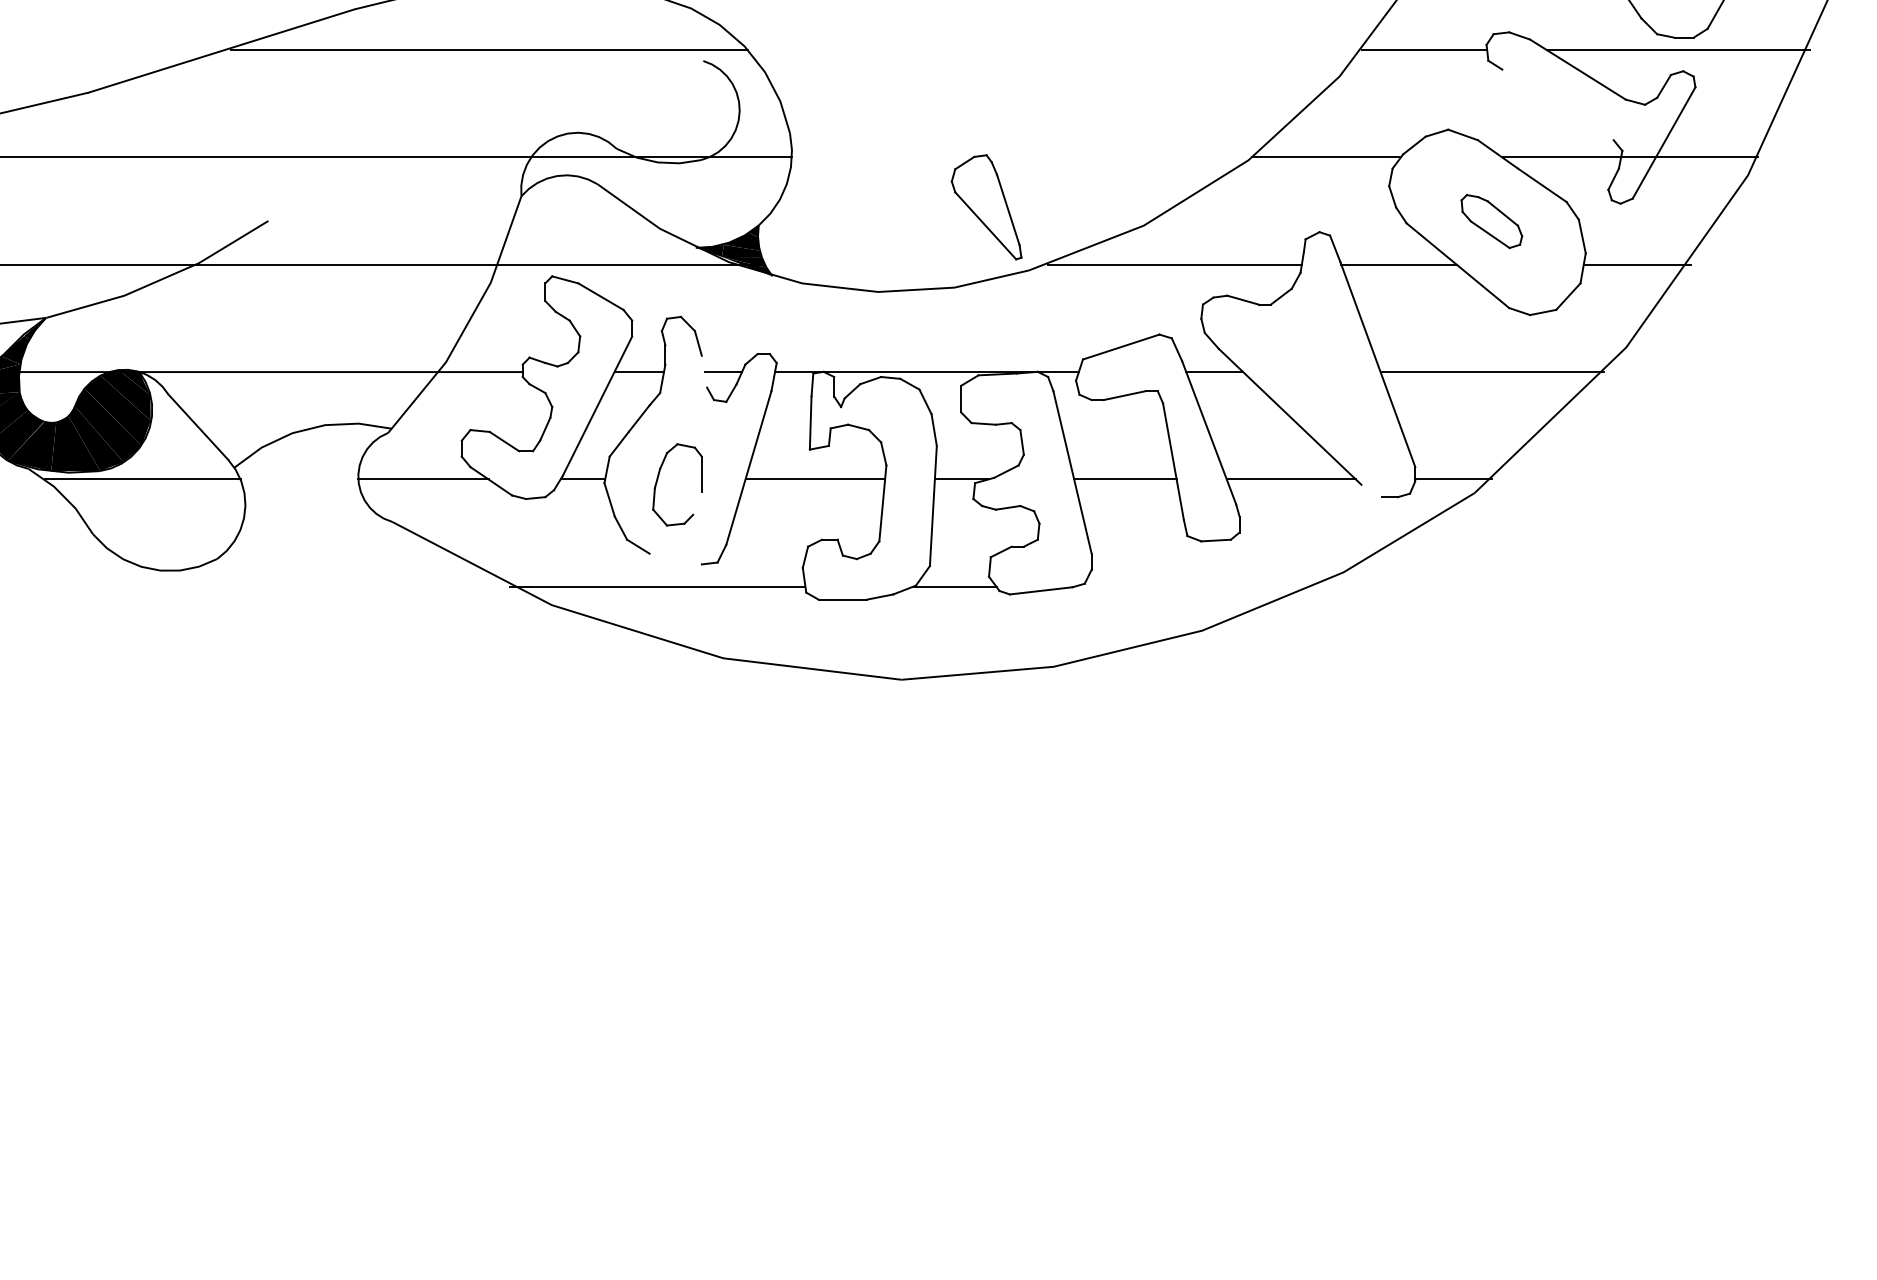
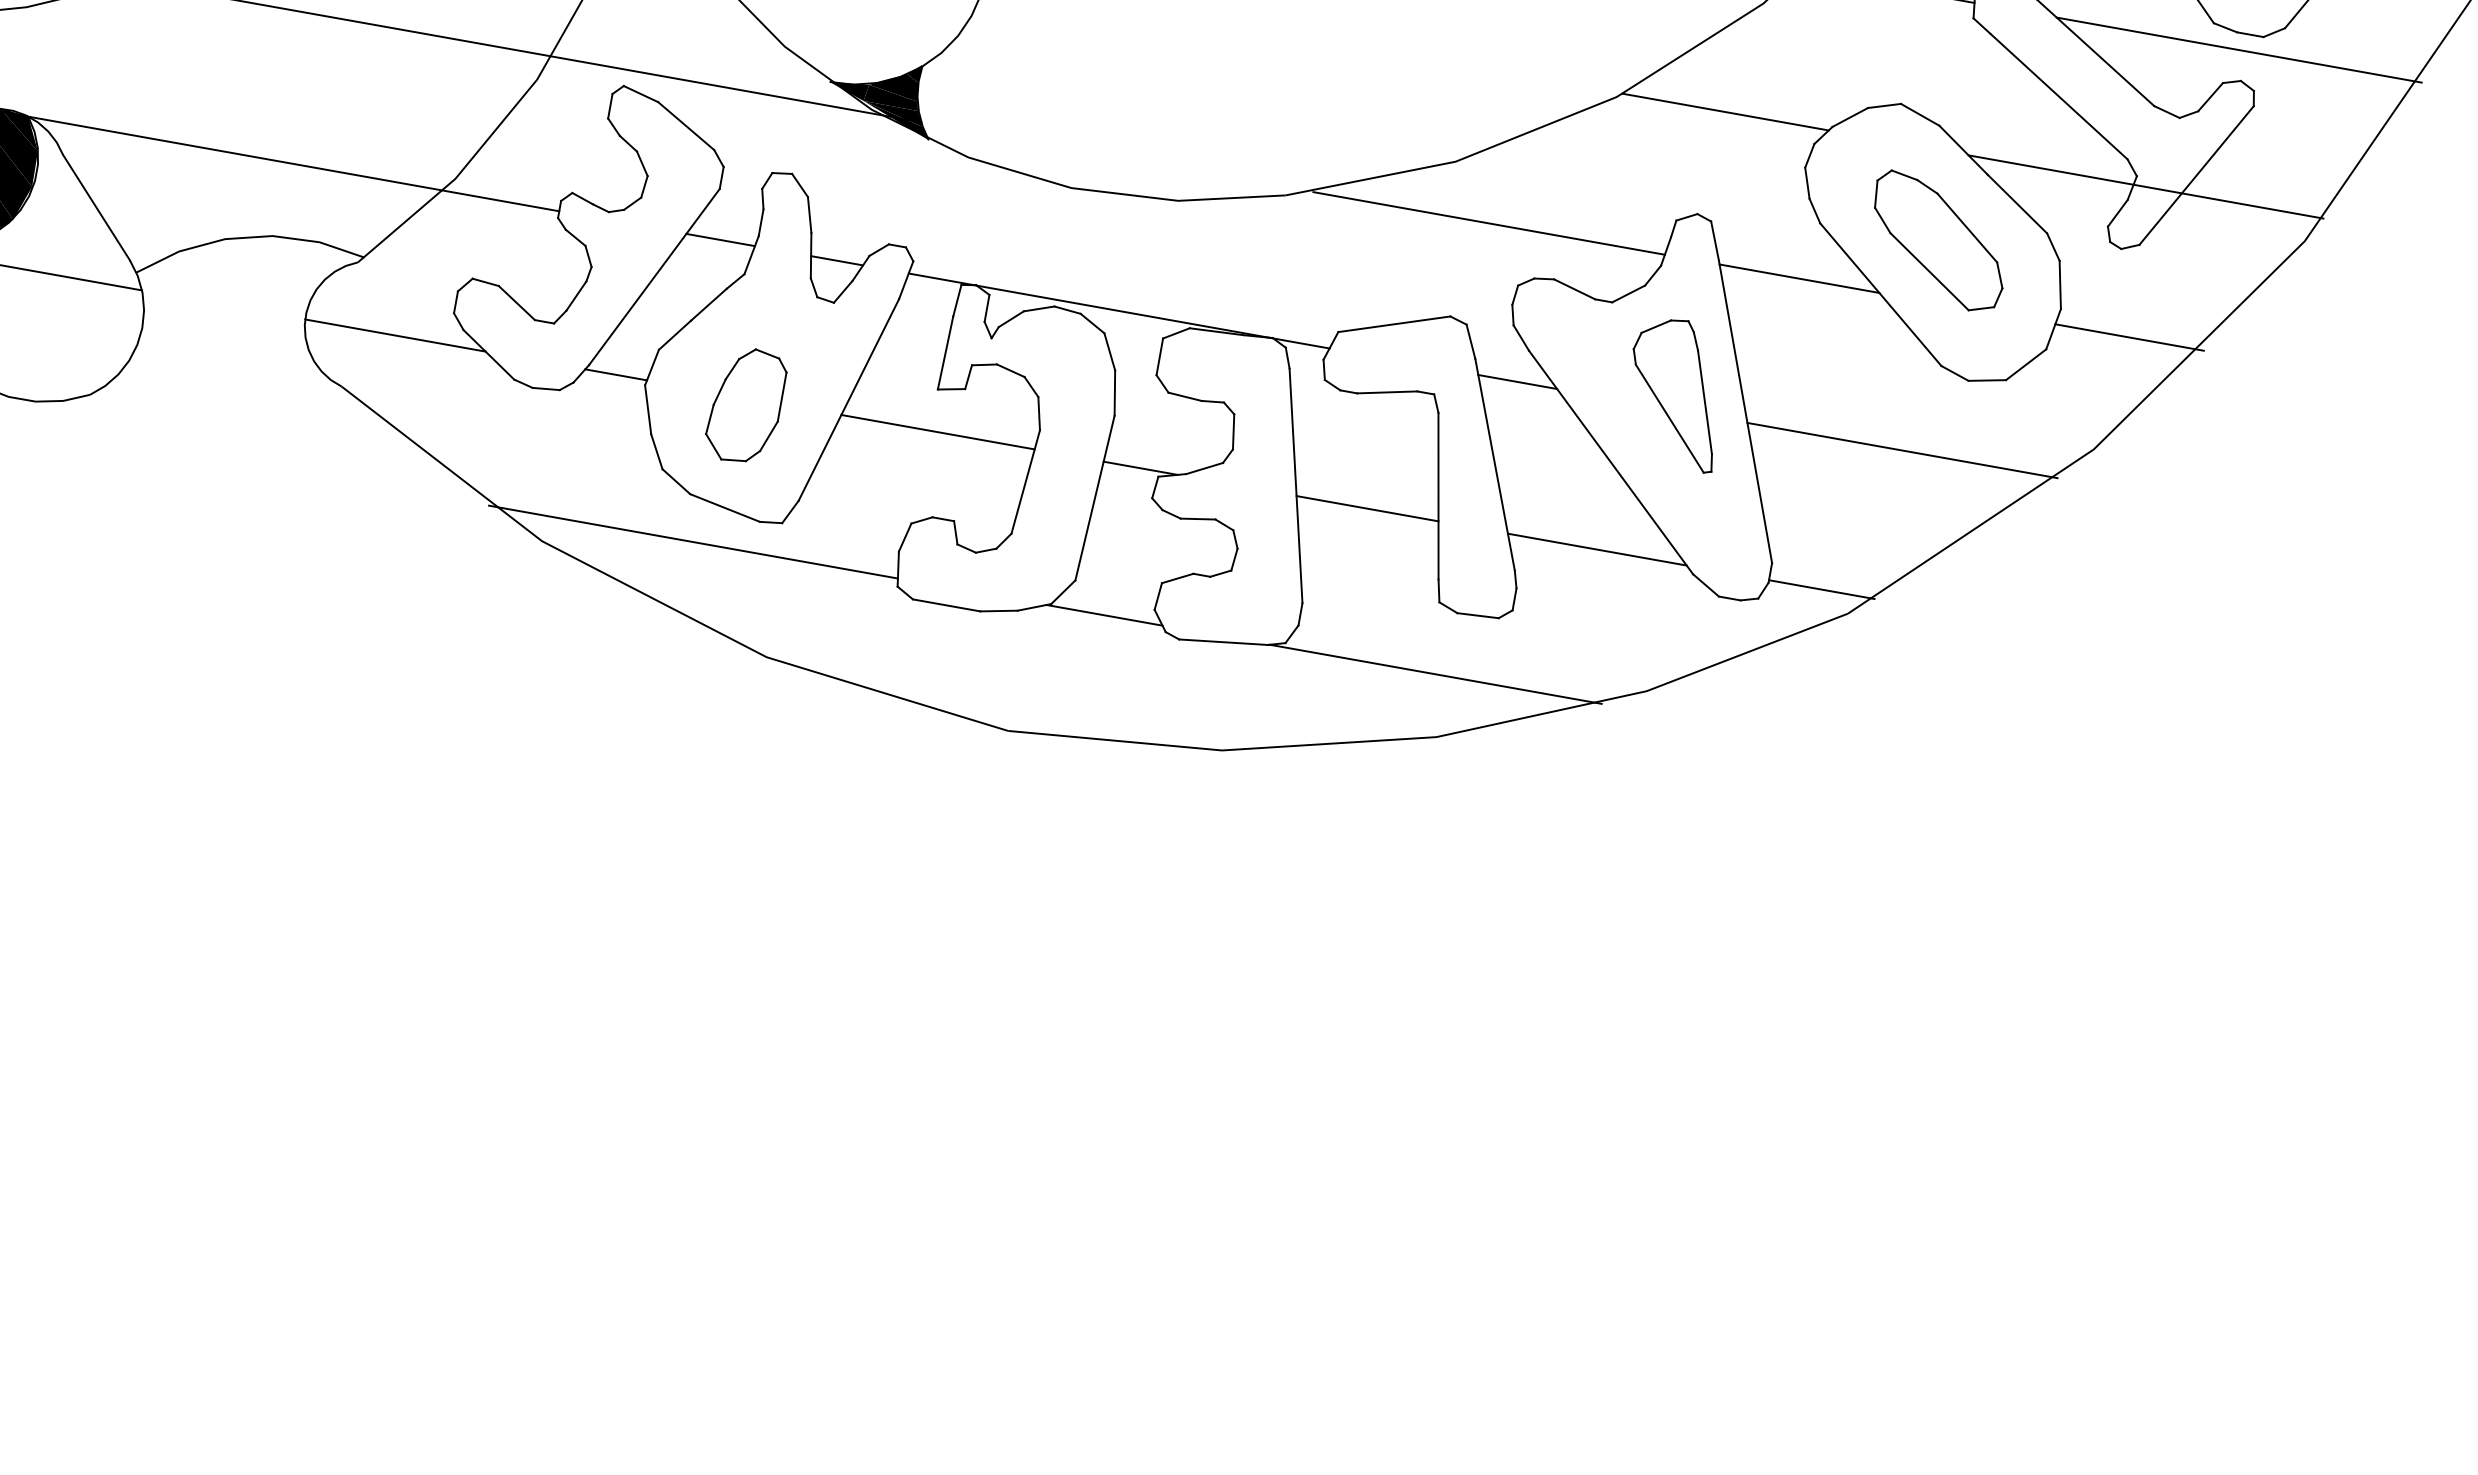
line: (1557, 104) -> (2058, 95), added
part: (986, 207) -> (1675, 393), moved
part: (1491, 221) -> (1938, 241), size x1.67
line: (704, 371) -> (811, 255), added
line: (1371, 490) -> (1705, 584), added
line: (697, 503) -> (768, 436), added
line: (675, 558) -> (724, 507), added
line: (1193, 586) -> (1435, 673), added

